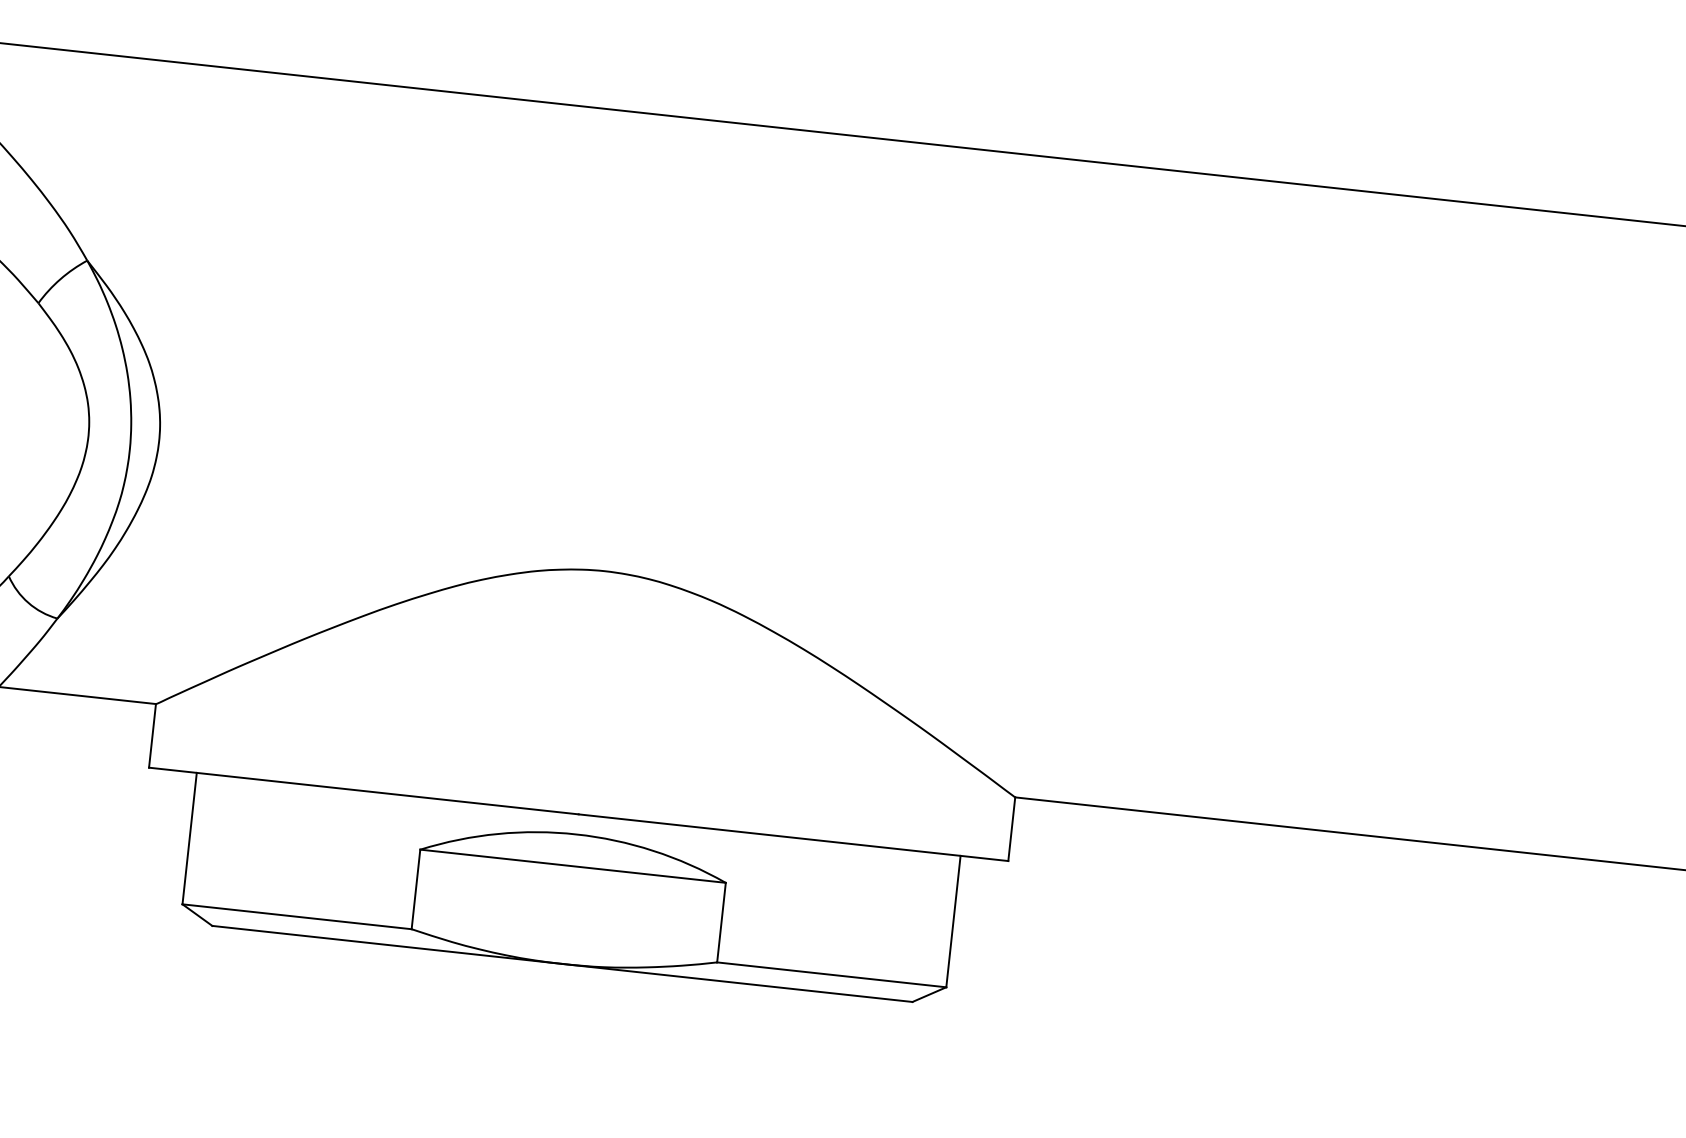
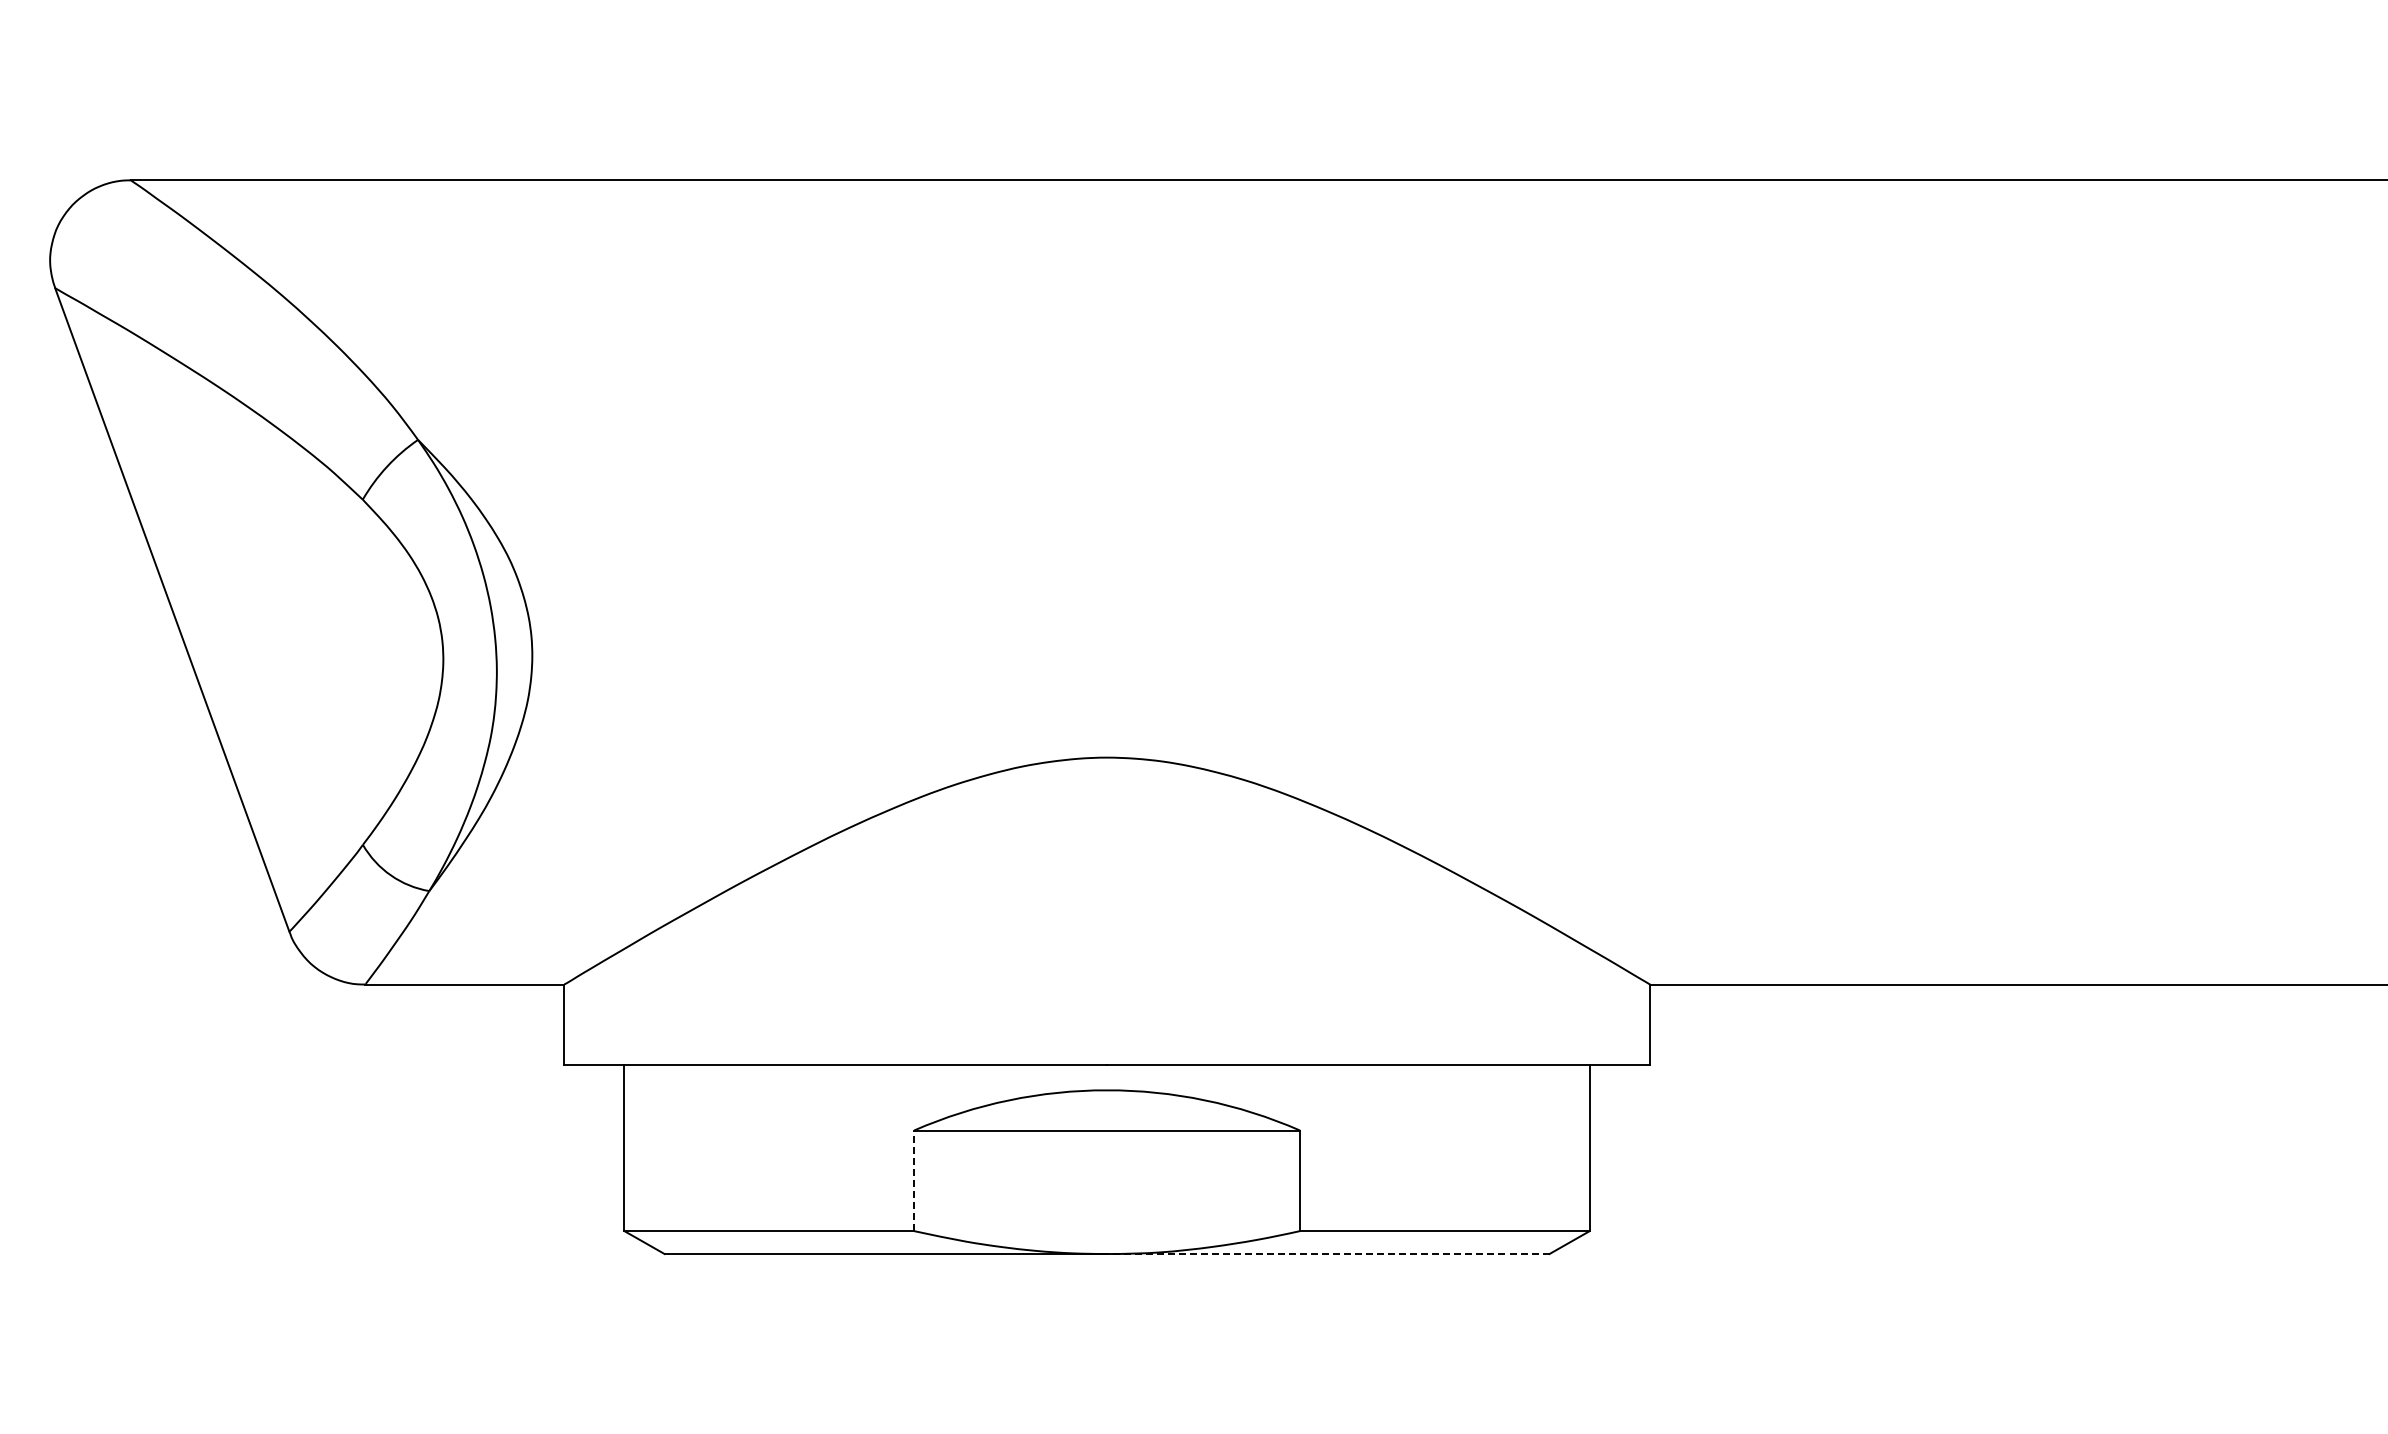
line: (416, 889) -> (914, 1180), solid -> dashed
line: (736, 983) -> (1327, 1254), solid -> dashed

